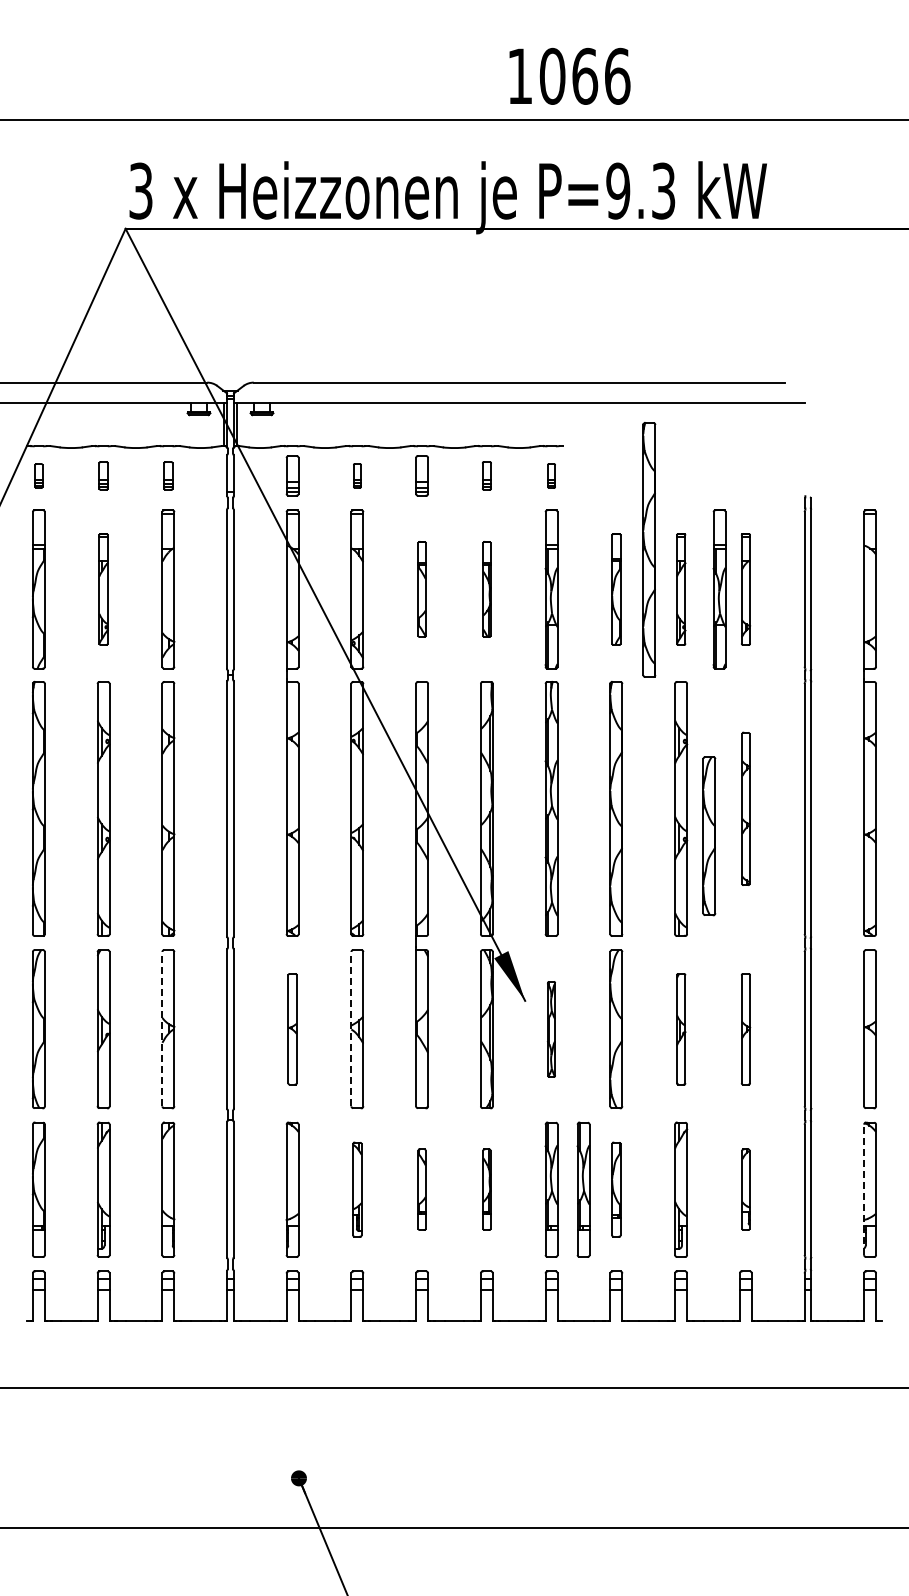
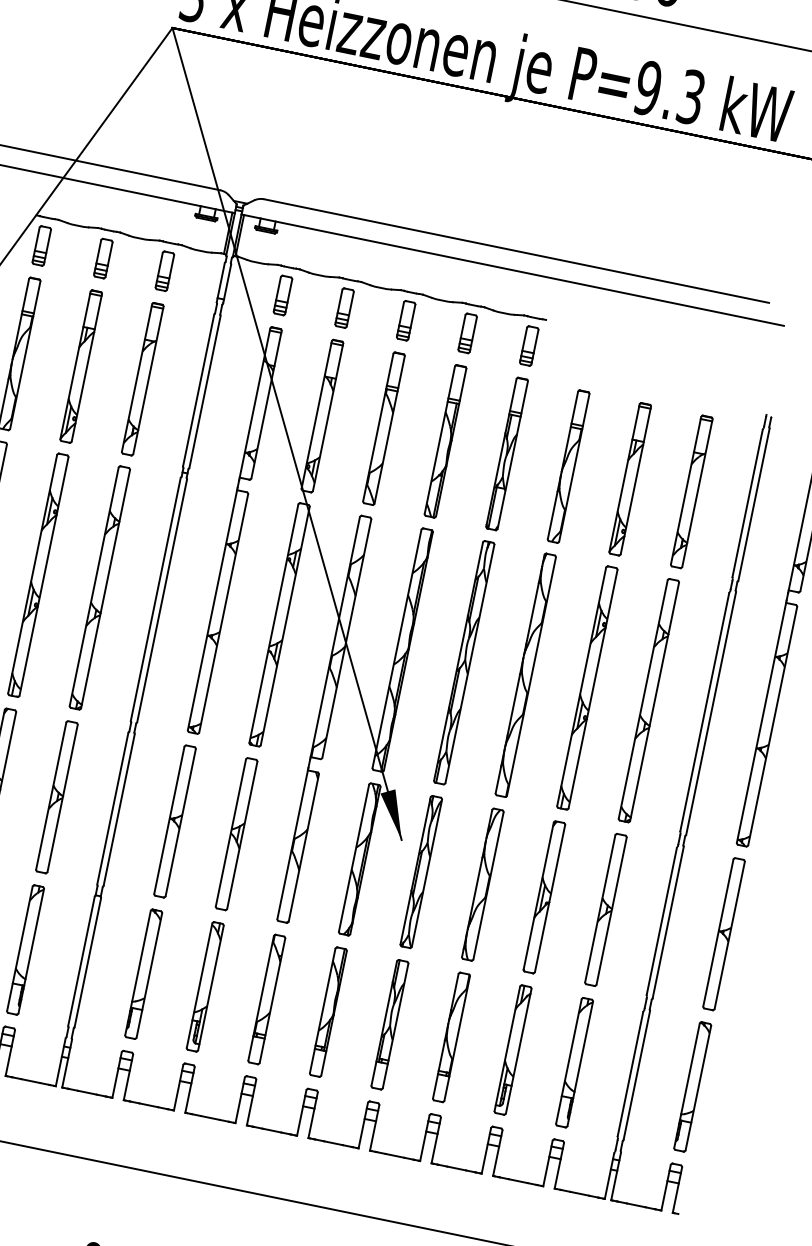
part: (38, 475) -> (41, 245), size x1.67
part: (103, 475) -> (103, 258), size x1.43
part: (168, 475) -> (165, 270), size x1.43
part: (357, 475) -> (344, 307), size x1.67
part: (486, 475) -> (467, 332), size x1.43
part: (551, 475) -> (529, 345), size x1.67
part: (649, 549) -> (607, 435), removed
part: (103, 589) -> (81, 366), size x1.43
part: (421, 589) -> (383, 428), size x1.67
part: (486, 589) -> (445, 441), size x1.67
part: (616, 589) -> (568, 466), size x1.43
part: (681, 589) -> (630, 479), size x1.43
part: (719, 589) -> (666, 486), removed
part: (745, 589) -> (691, 491), size x1.43
part: (745, 808) -> (648, 700), size x1.67
part: (709, 836) -> (608, 719), removed
line: (162, 1028) -> (51, 795), dashed -> solid
line: (351, 1028) -> (231, 832), dashed -> solid
part: (292, 1029) -> (174, 821), size x1.43
part: (551, 1029) -> (421, 872), size x1.67
part: (681, 1029) -> (544, 897), size x1.43
part: (745, 1029) -> (605, 910), size x1.43
part: (357, 1189) -> (205, 986), size x1.43
part: (421, 1189) -> (266, 999), size x1.67
part: (486, 1189) -> (328, 1011), size x1.67
part: (583, 1189) -> (420, 1030), removed
part: (616, 1189) -> (451, 1037), size x1.43
part: (745, 1189) -> (574, 1062), size x1.67
line: (864, 1189) -> (687, 1085), dashed -> solid

